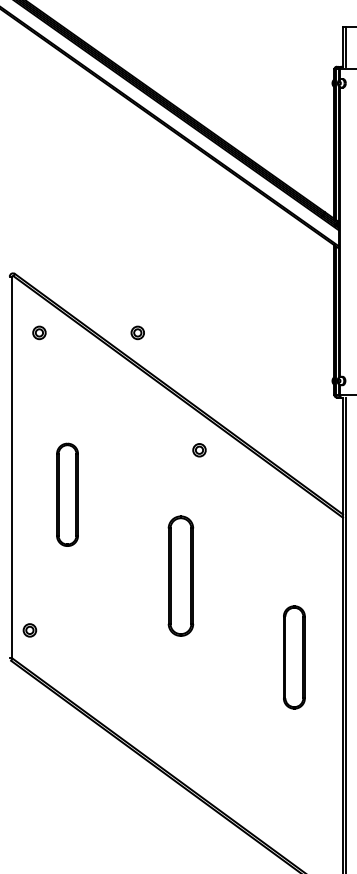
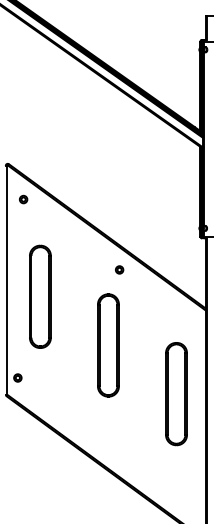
part: (137, 332) -> (82, 199), removed
part: (67, 494) -> (40, 296), size x1.67
part: (181, 576) -> (108, 345), size x1.43
part: (294, 657) -> (176, 394), size x1.67

